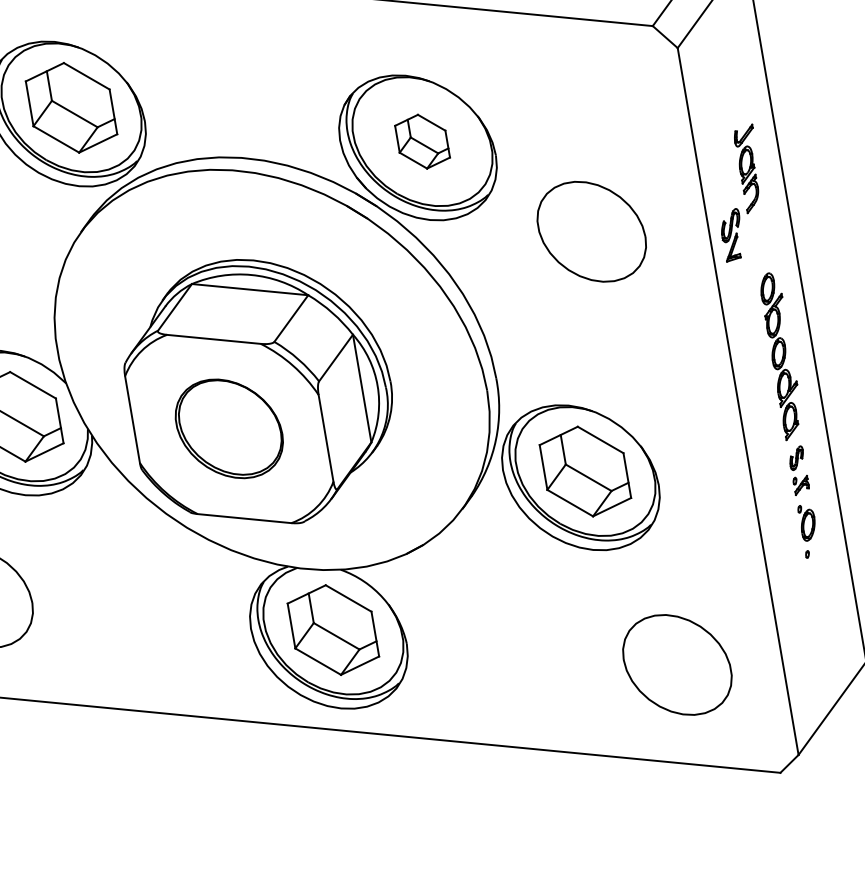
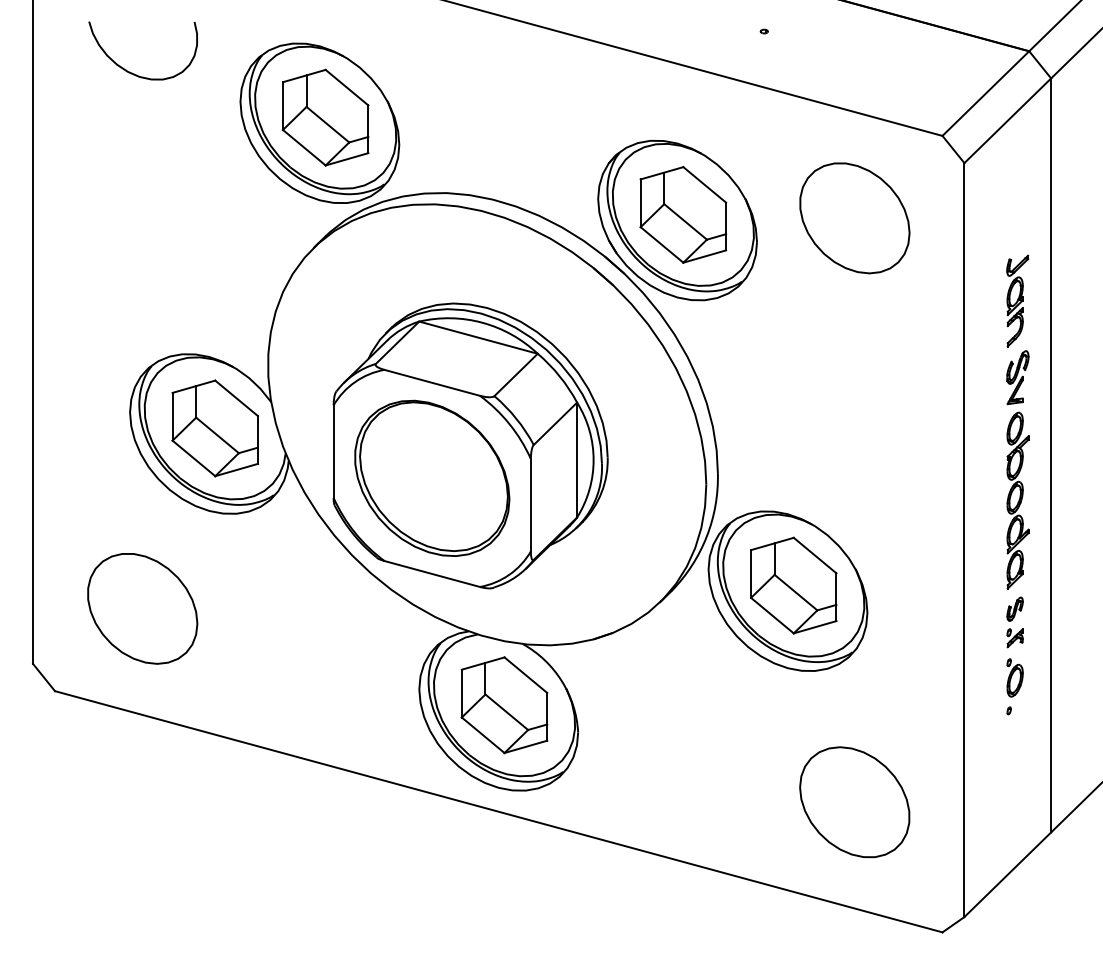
part: (422, 141) -> (683, 214), size x1.67
part: (591, 232) -> (854, 218), moved
part: (731, 235) -> (1017, 377), moved
part: (229, 428) -> (432, 477), size x1.43

